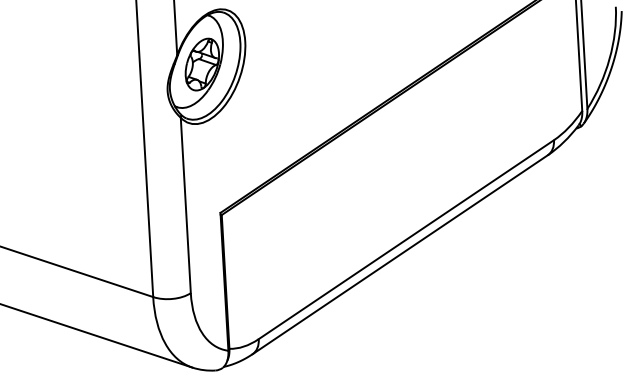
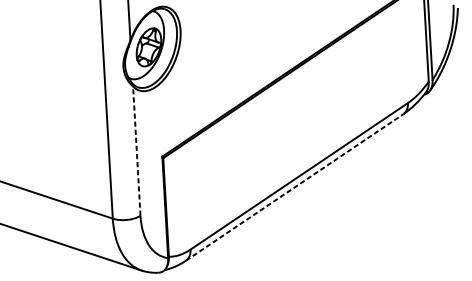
line: (185, 205) -> (136, 151), solid -> dashed
line: (400, 254) -> (294, 187), solid -> dashed

